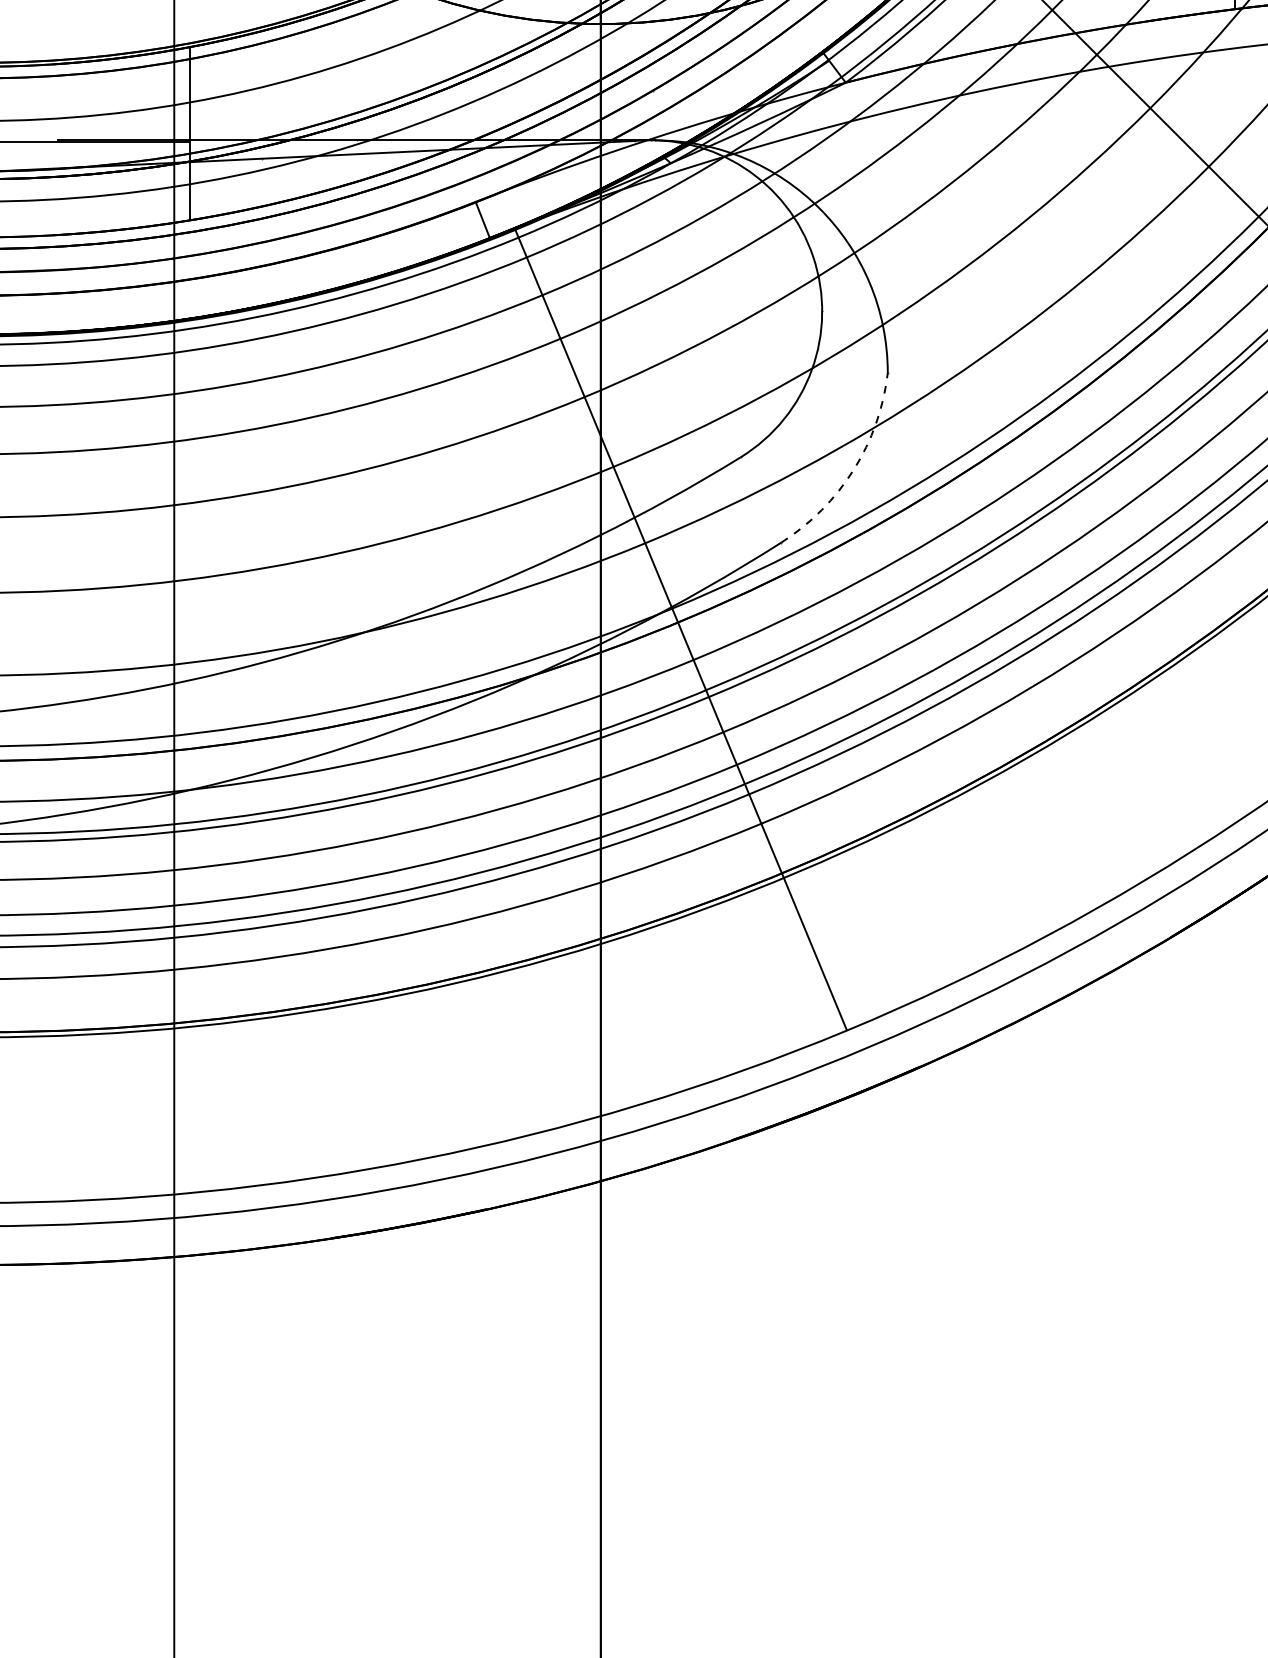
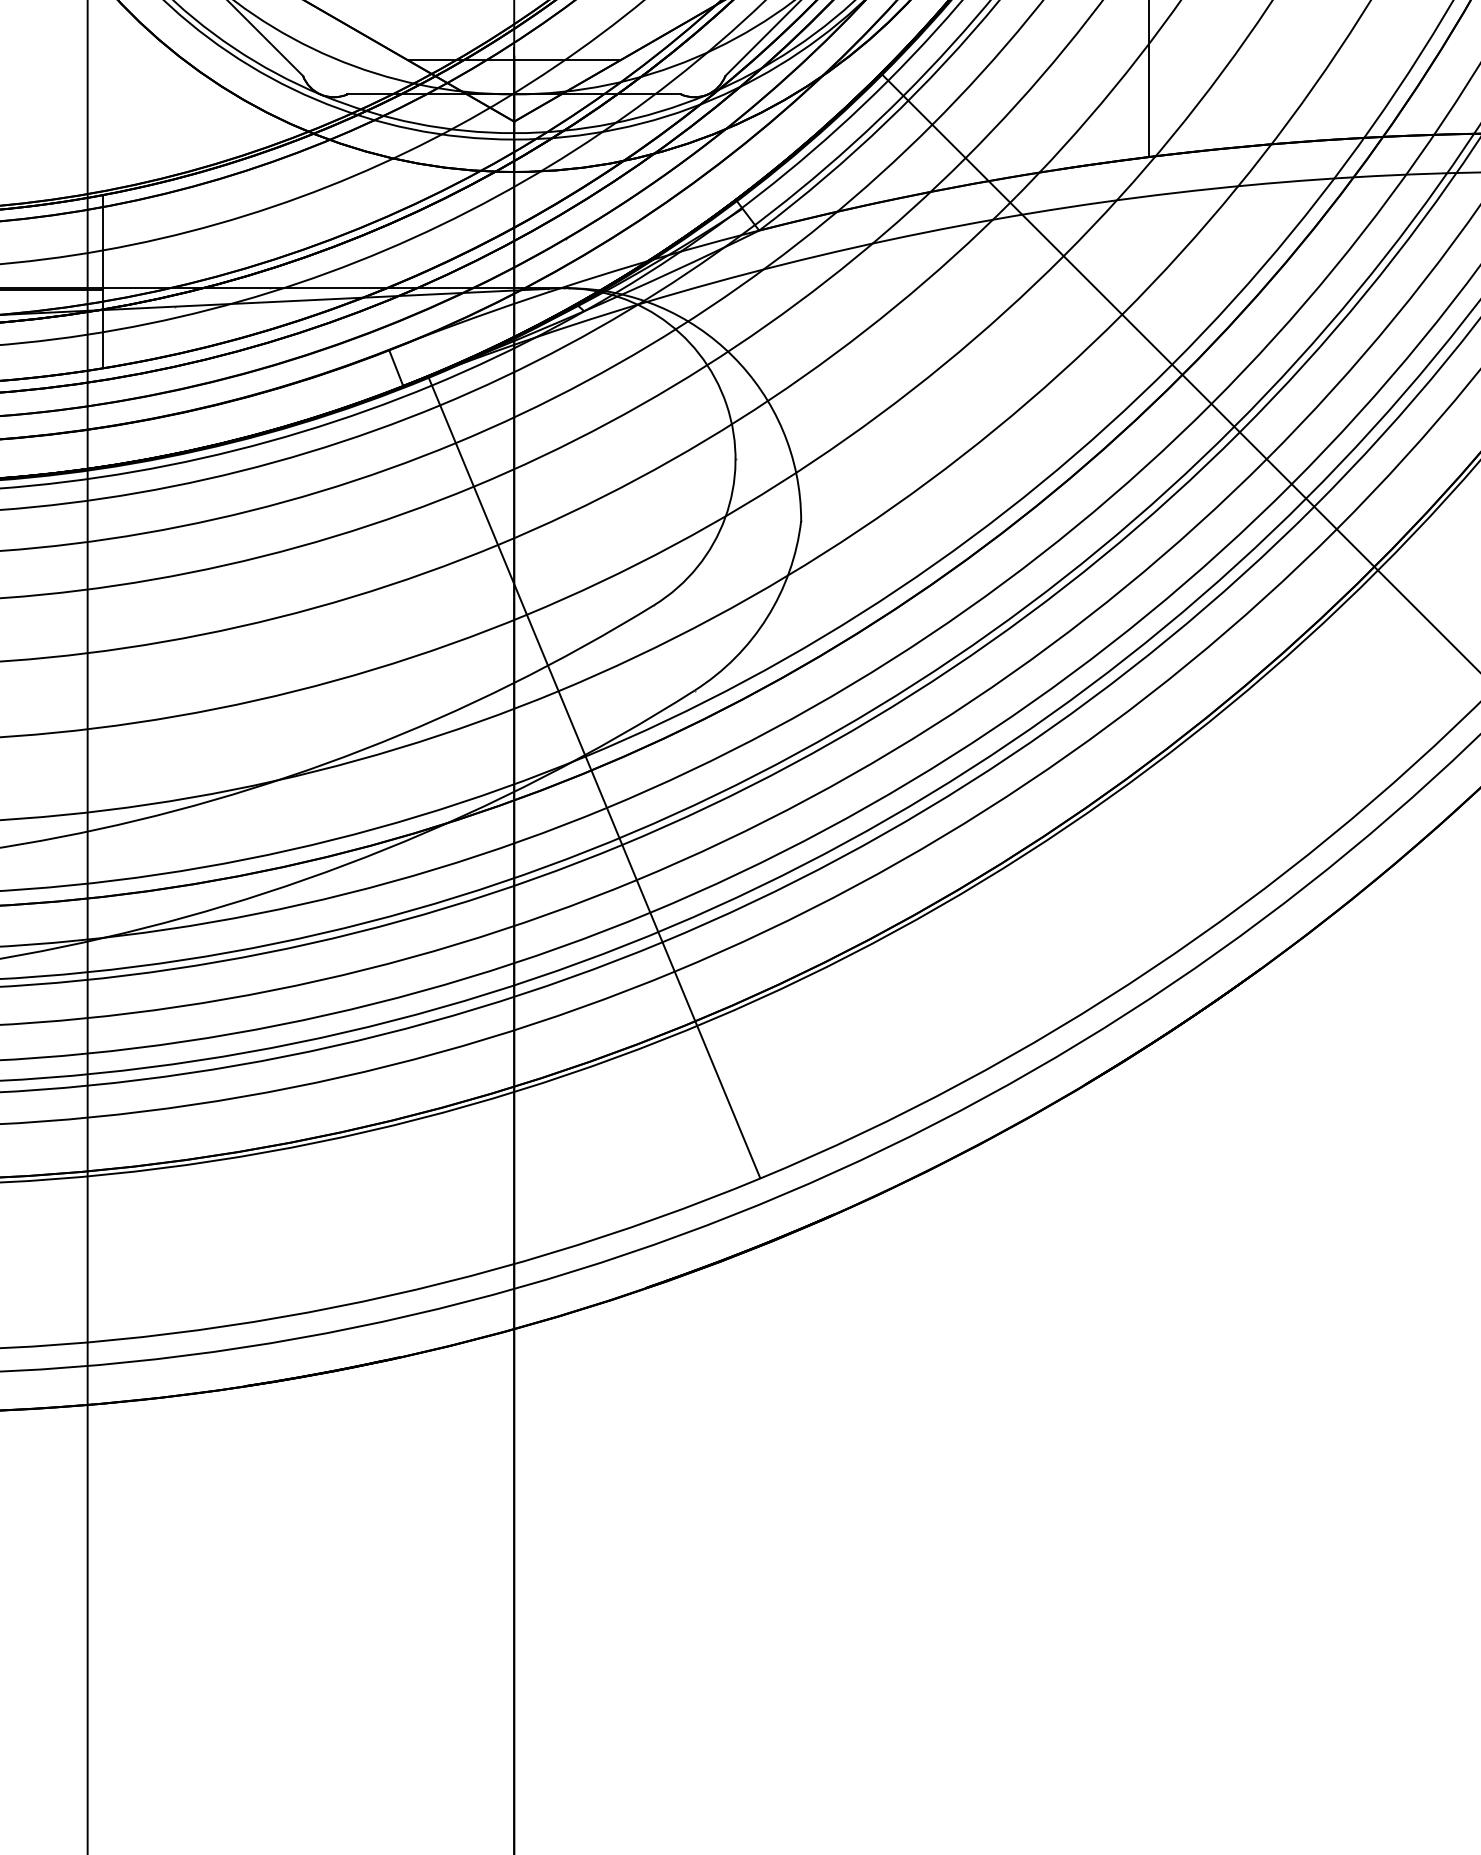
arc: (854, 469) -> (767, 617), dashed -> solid

